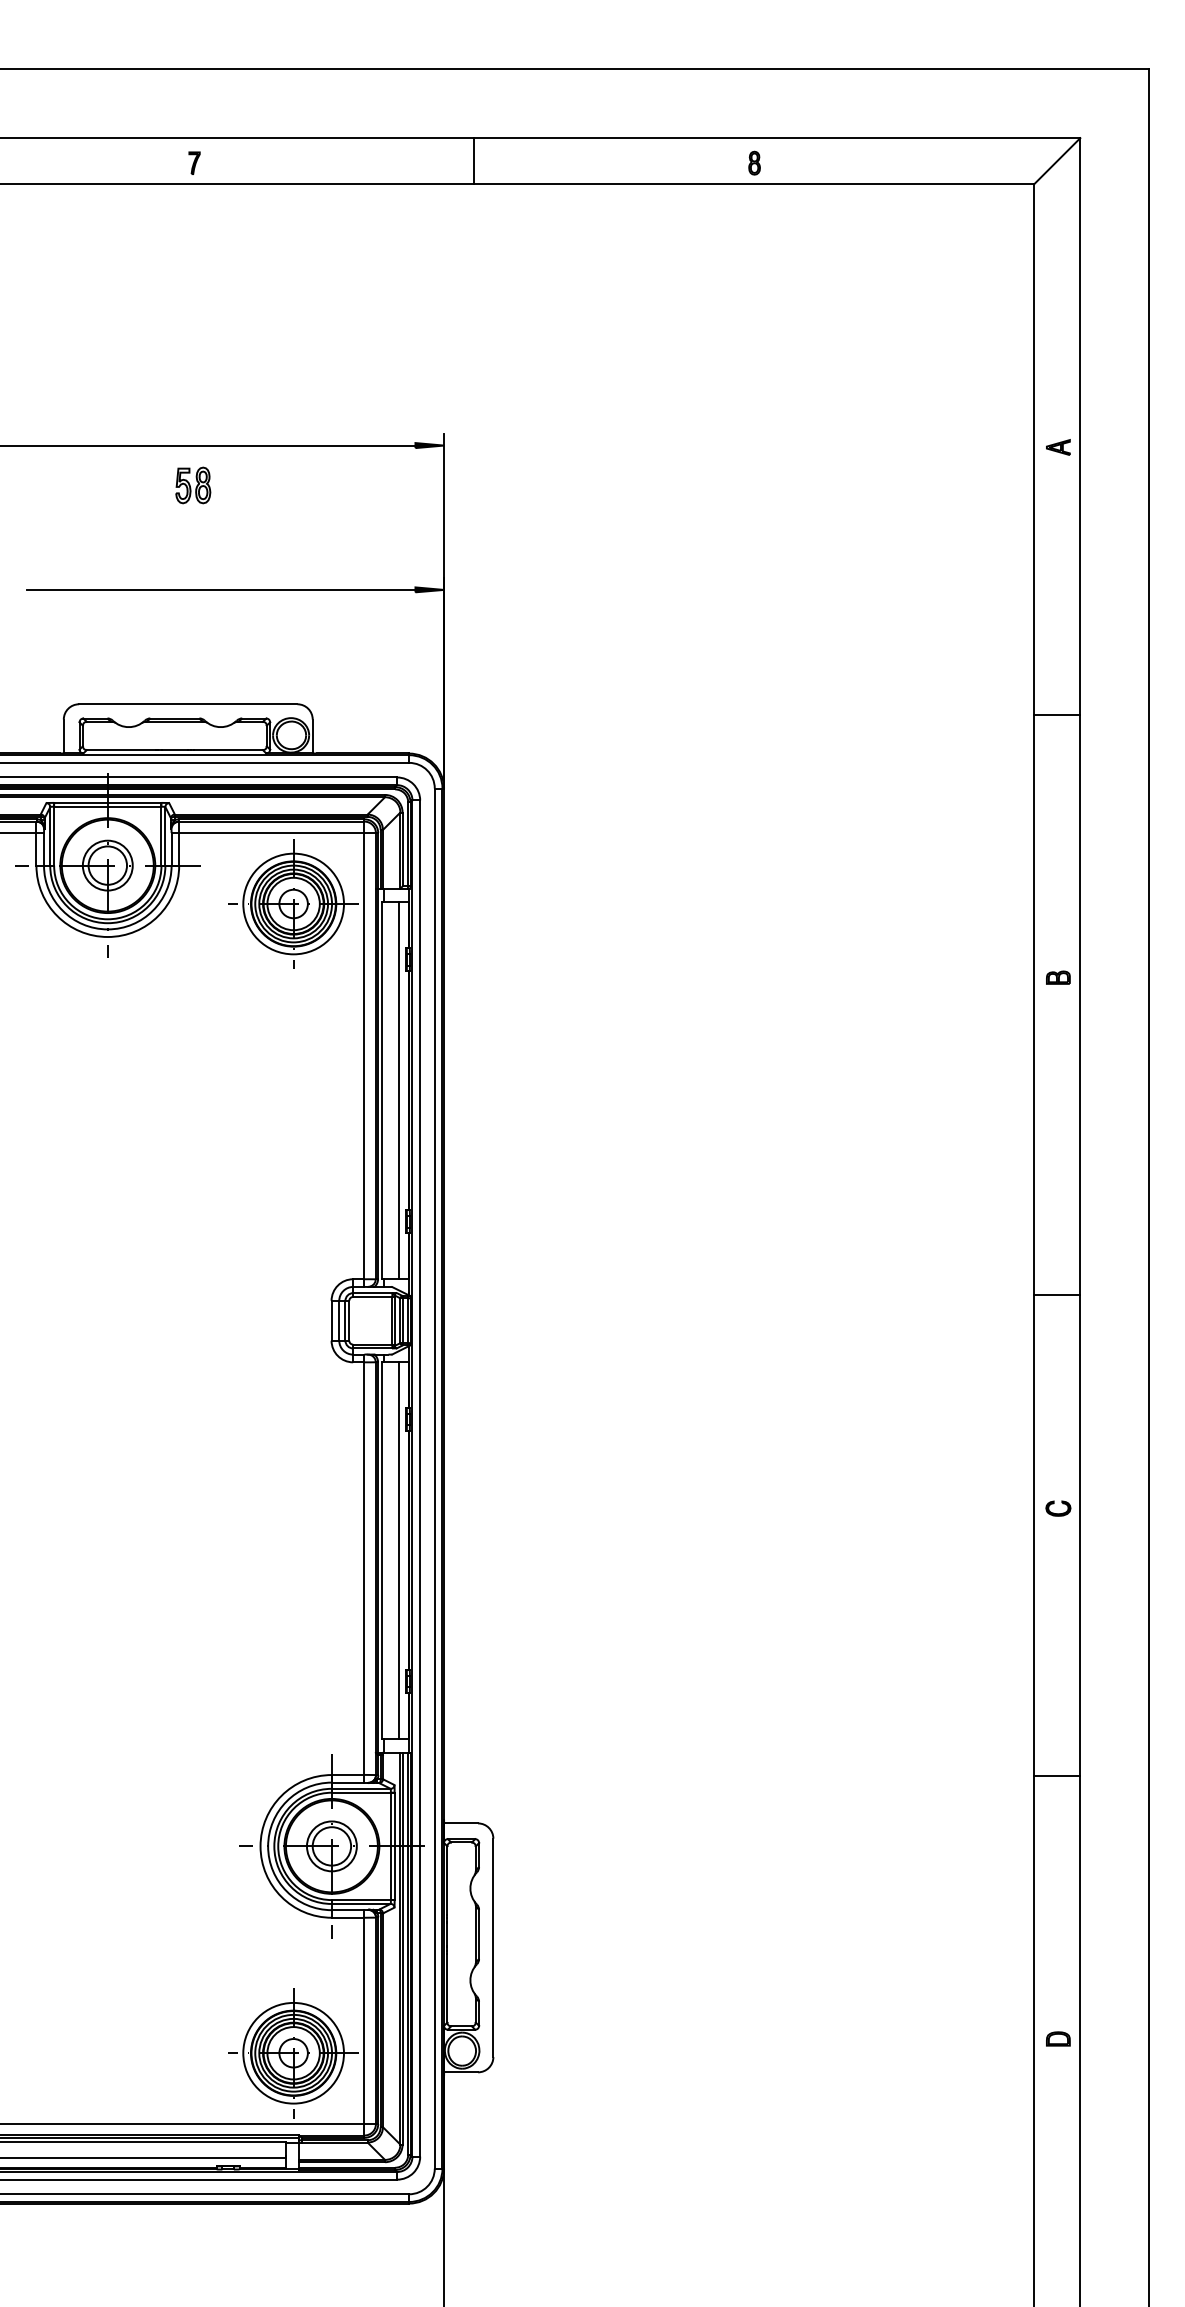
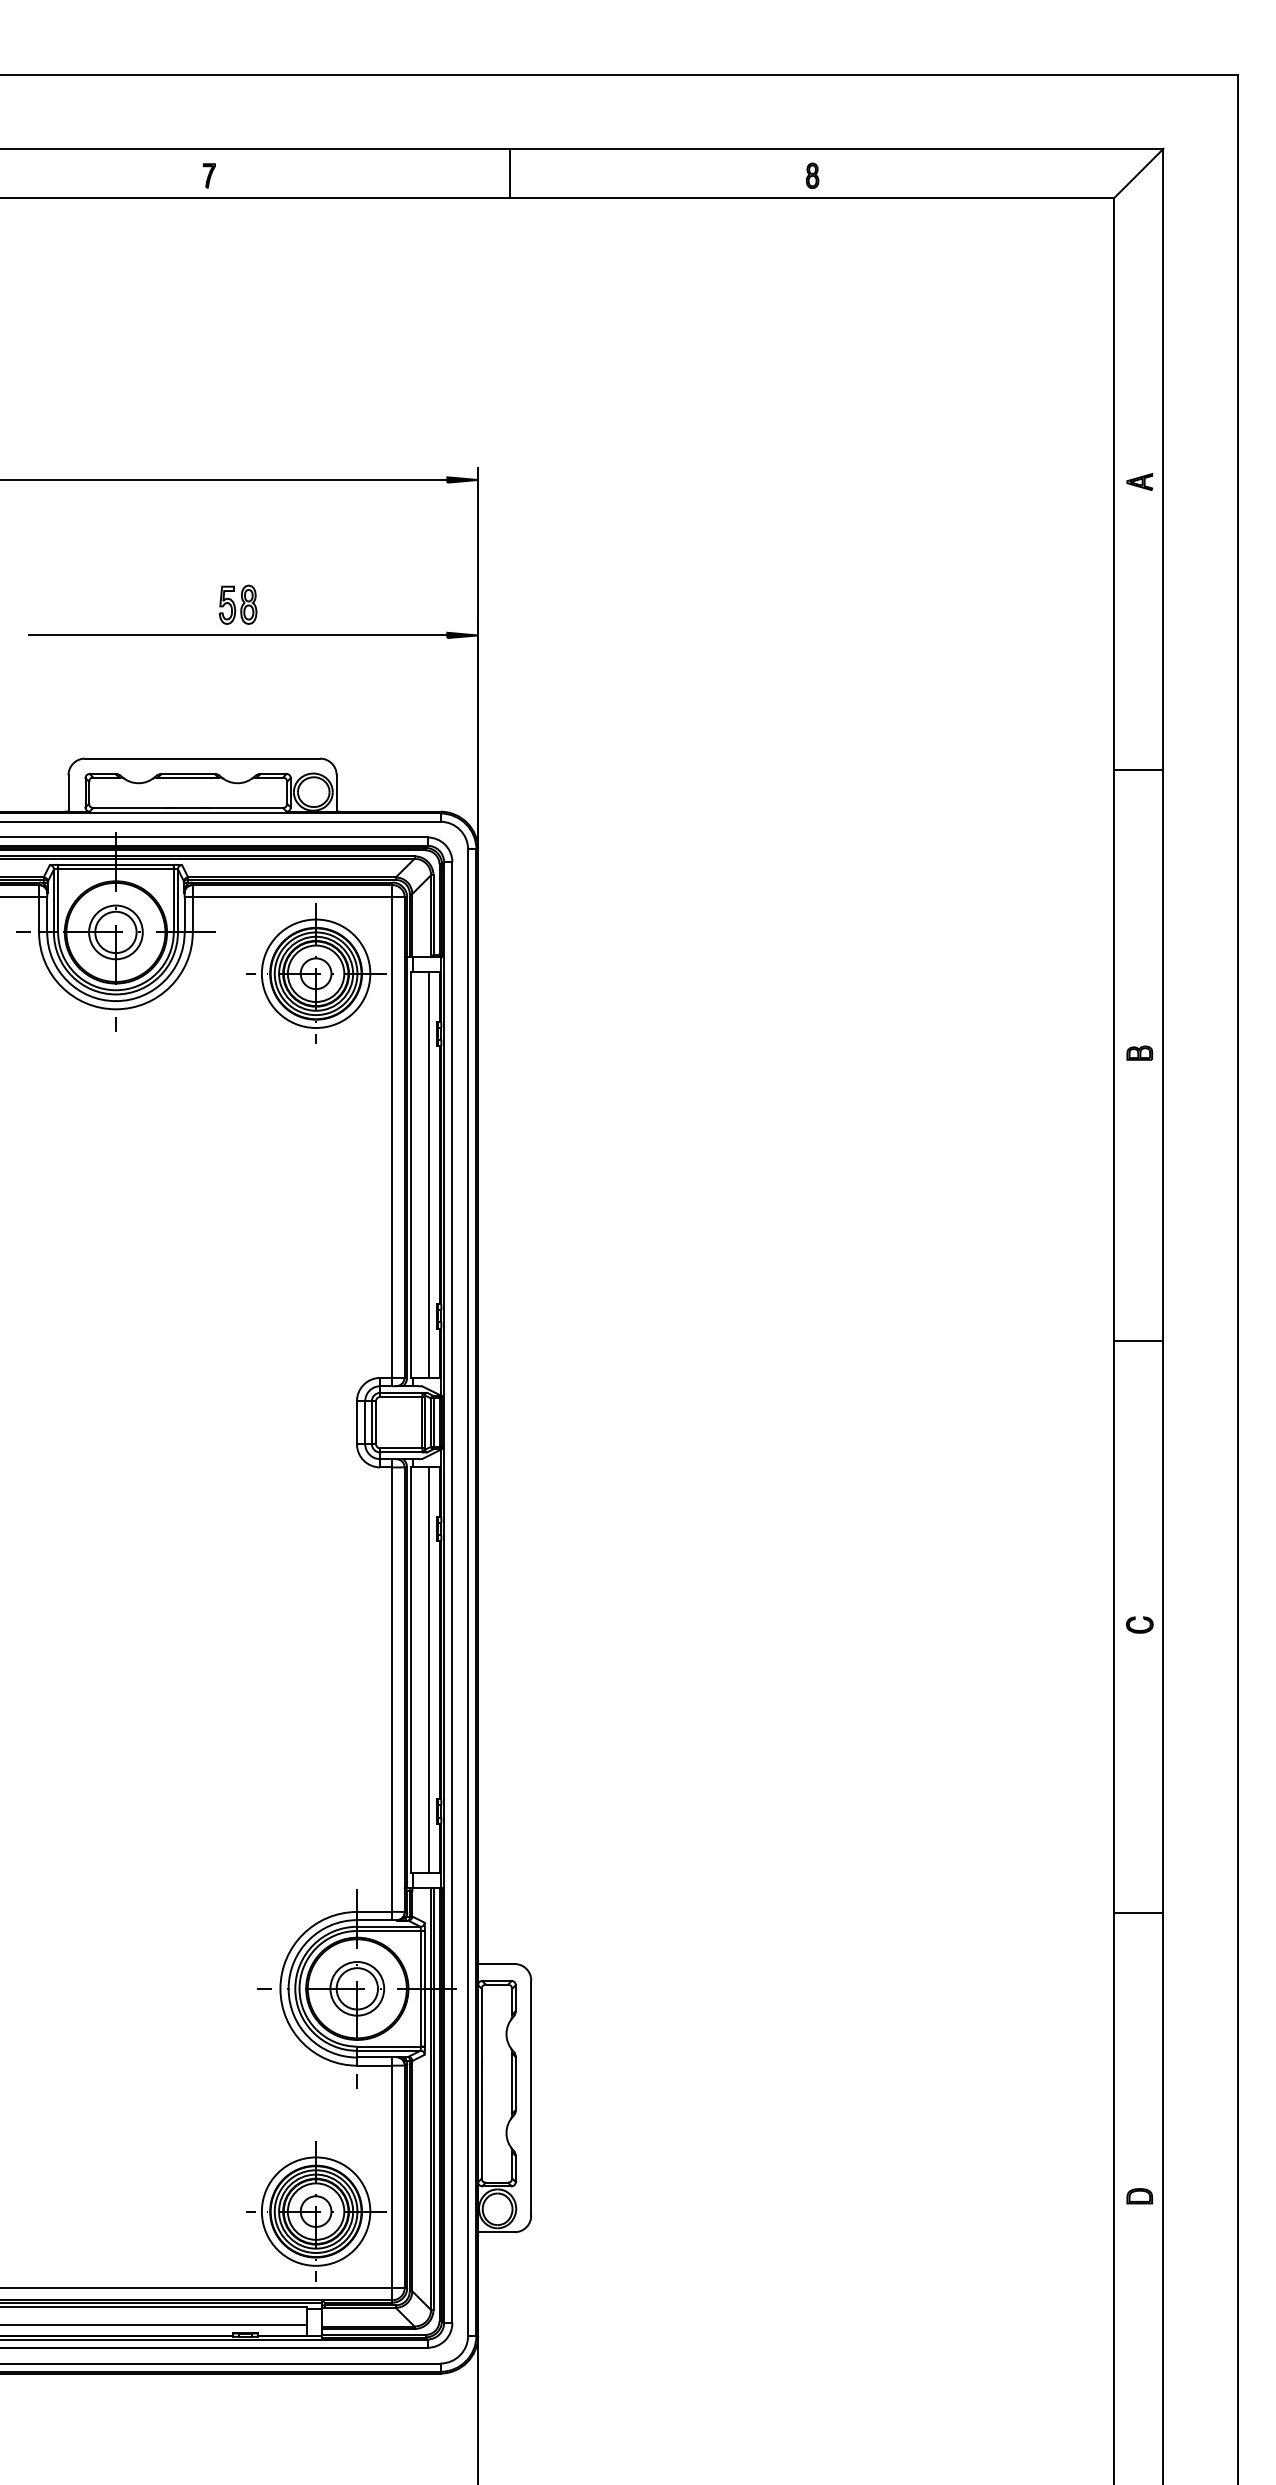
part: (193, 485) -> (238, 604), moved
line: (1057, 1295) -> (1138, 1341), moved

